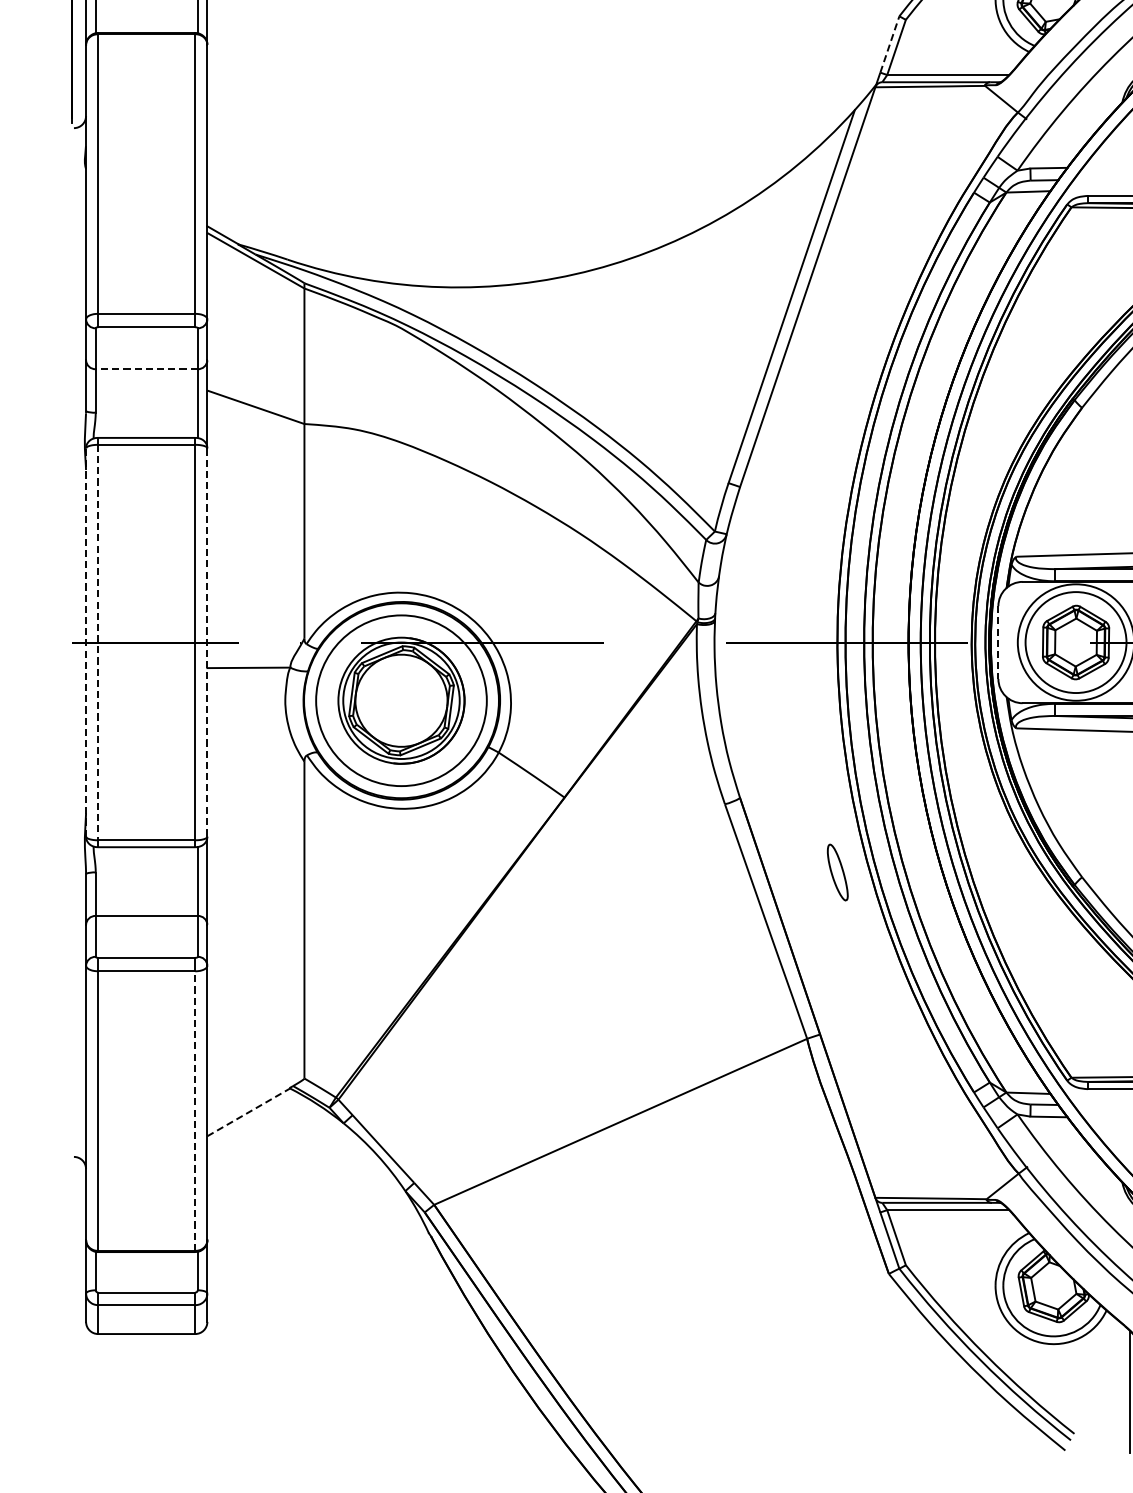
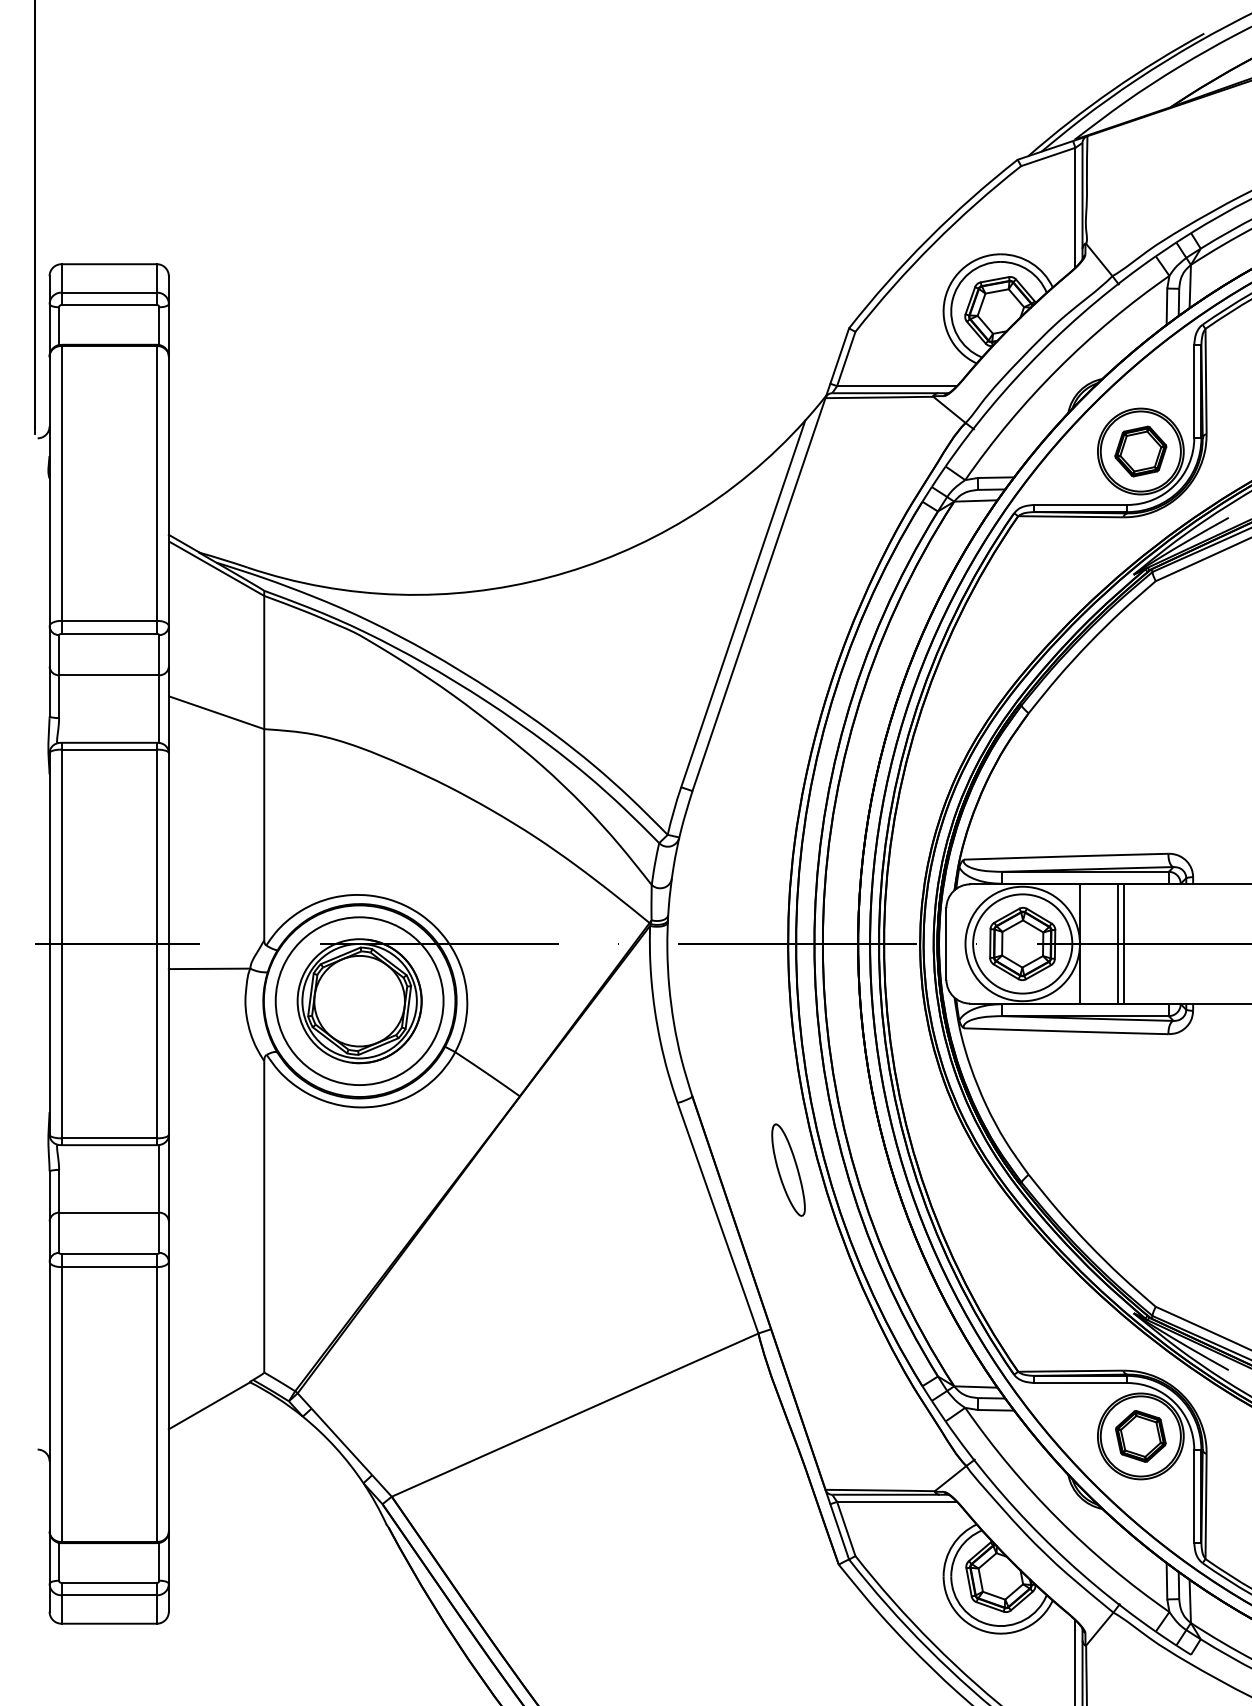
line: (889, 43) -> (839, 355), dashed -> solid
line: (145, 369) -> (108, 675), dashed -> solid
line: (85, 642) -> (49, 943), dashed -> solid
line: (207, 642) -> (168, 943), dashed -> solid
line: (998, 642) -> (946, 943), dashed -> solid
line: (98, 643) -> (61, 944), dashed -> solid
part: (837, 871) -> (788, 1169), size x1.67
line: (194, 1111) -> (156, 1404), dashed -> solid
line: (248, 1112) -> (209, 1405), dashed -> solid

